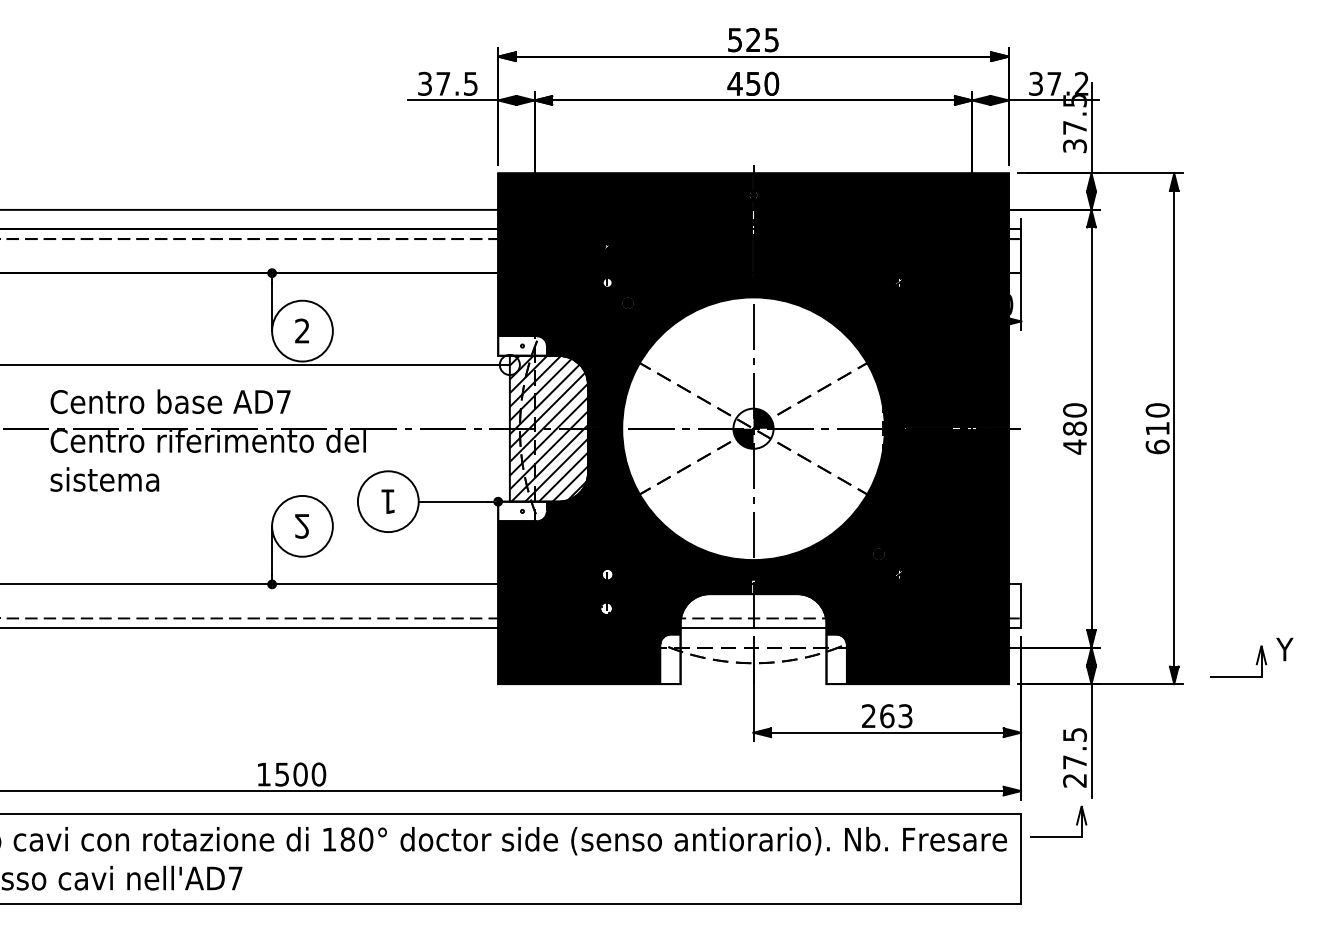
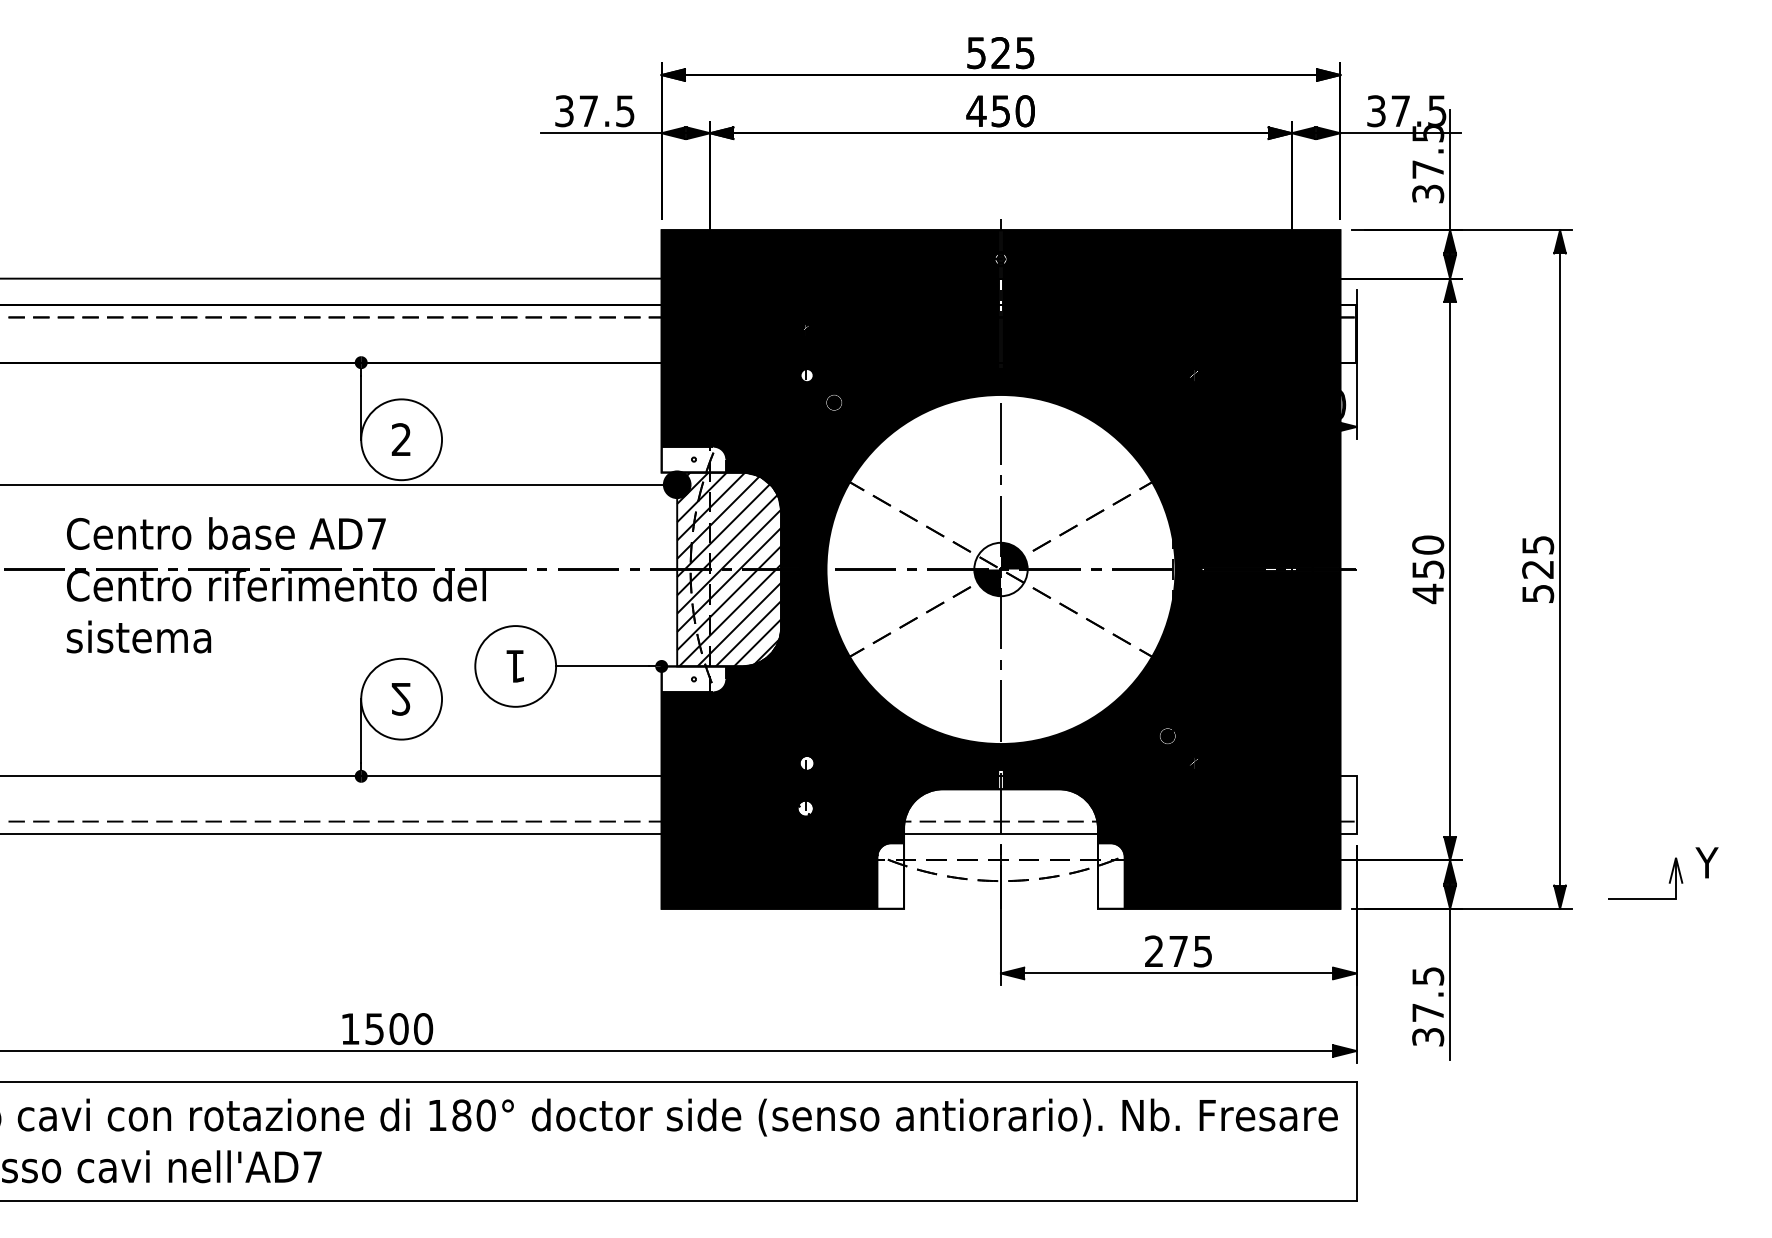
text: (1082, 83) -> (1437, 110), 37.2 -> 37.5
fill: (509, 364) -> (676, 484), added
text: (1075, 428) -> (1428, 569), 480 -> 450
text: (1158, 428) -> (1538, 569), 610 -> 525
text: (896, 716) -> (1190, 951), 263 -> 275
text: (1075, 780) -> (1428, 1037), 27.5 -> 37.5
part: (1058, 836) -> (1406, 1111), removed

